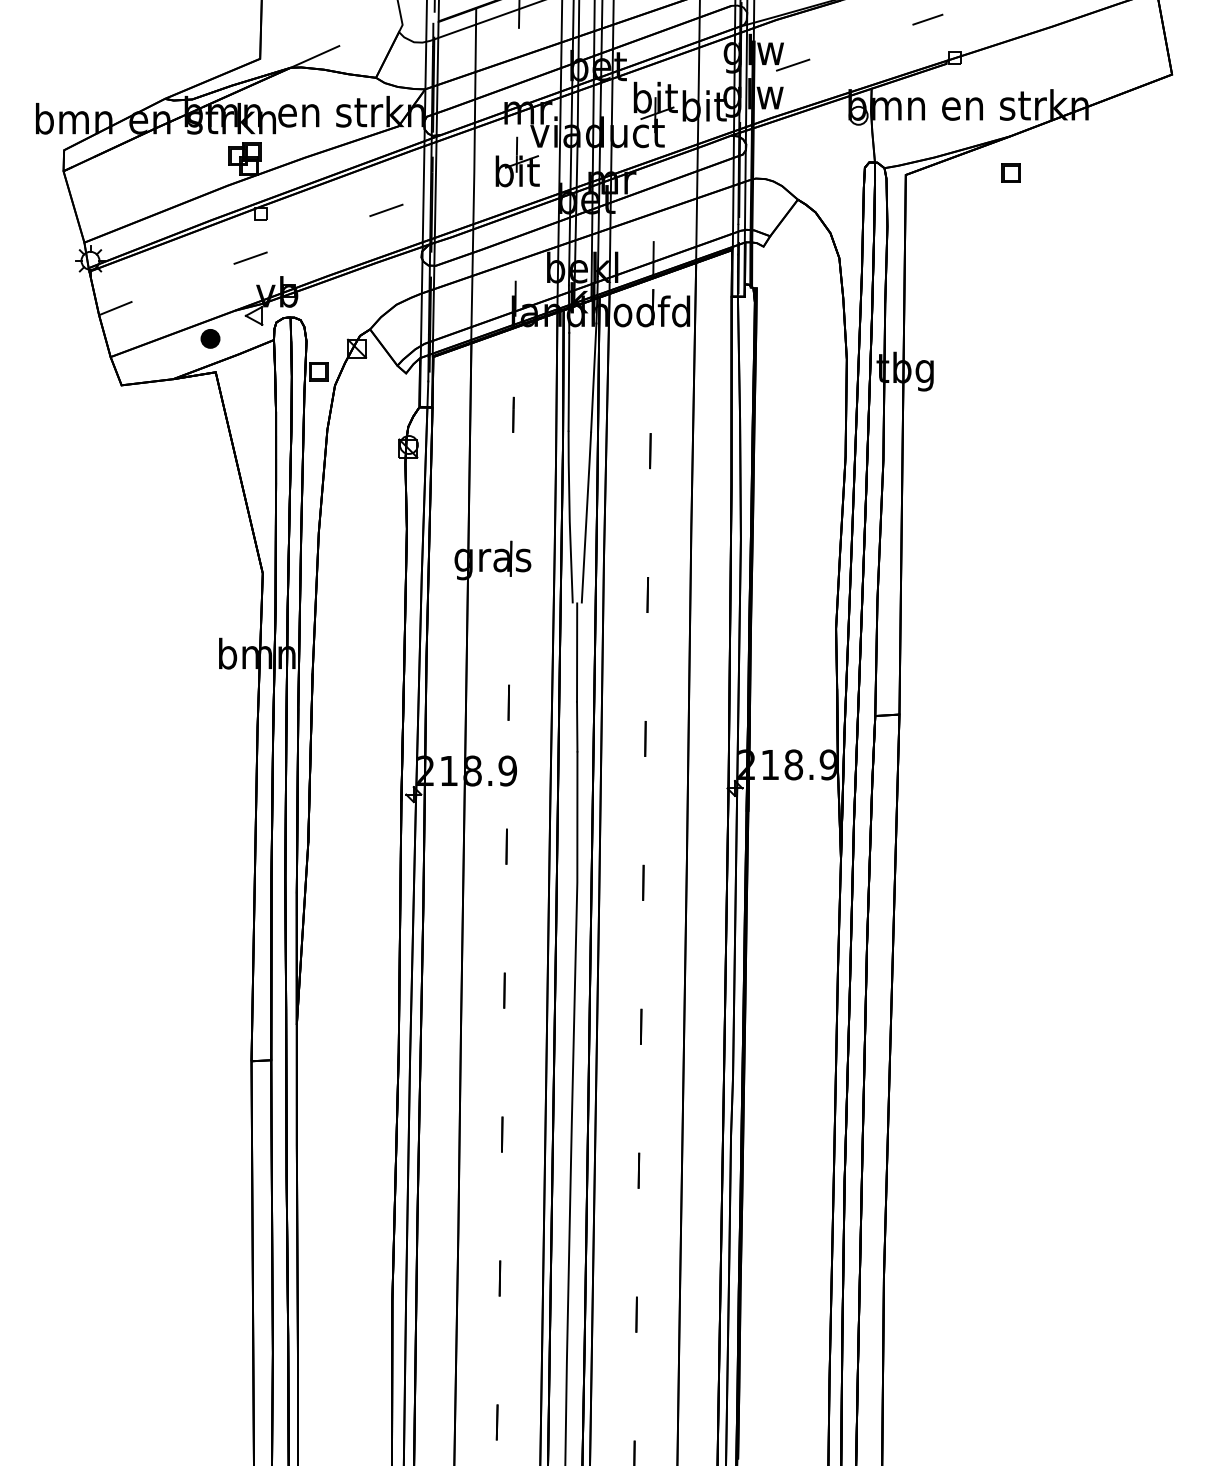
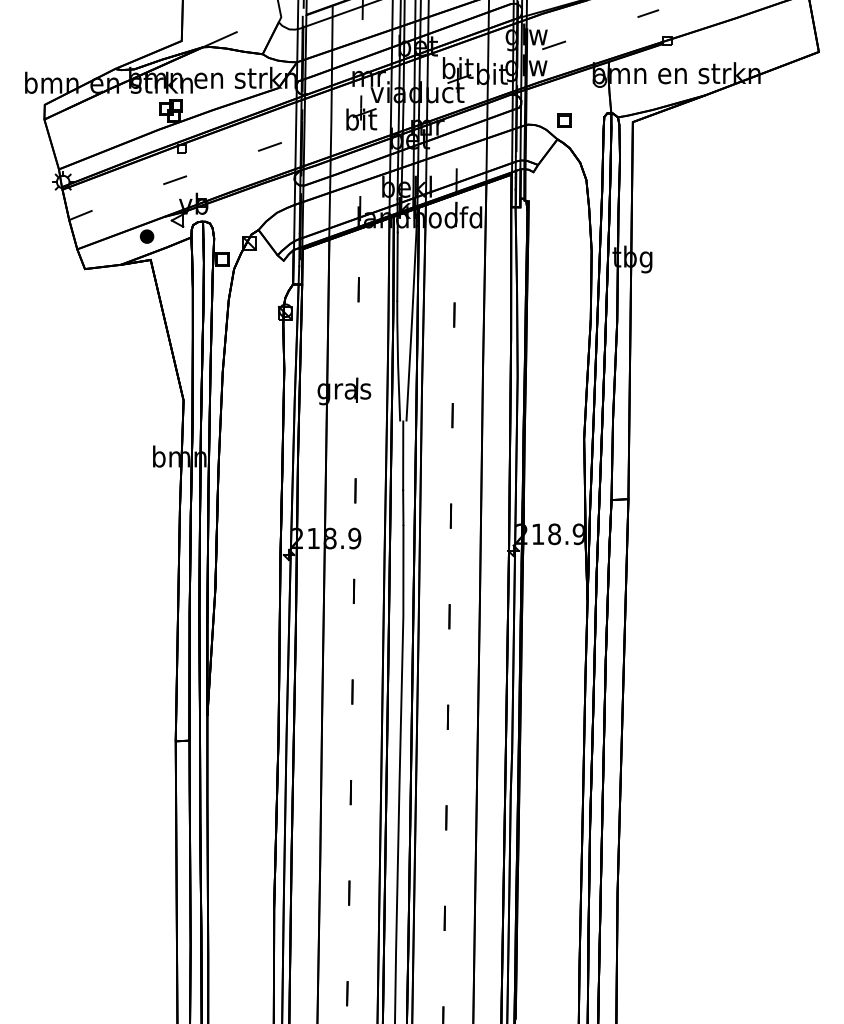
part: (1011, 172) -> (564, 120), moved

